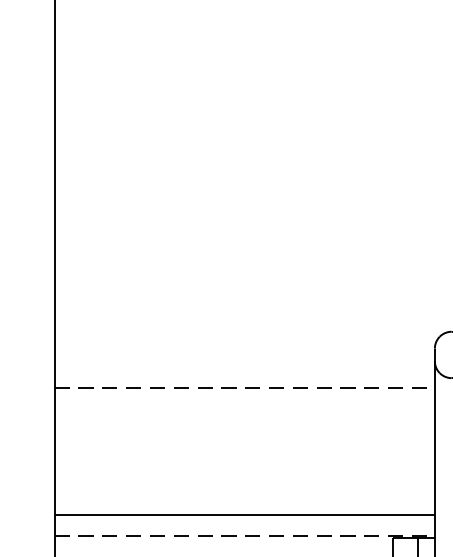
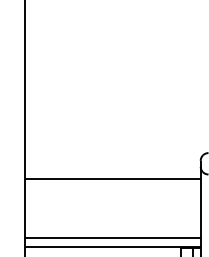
line: (243, 388) -> (112, 179), dashed -> solid
line: (243, 536) -> (112, 247), dashed -> solid

